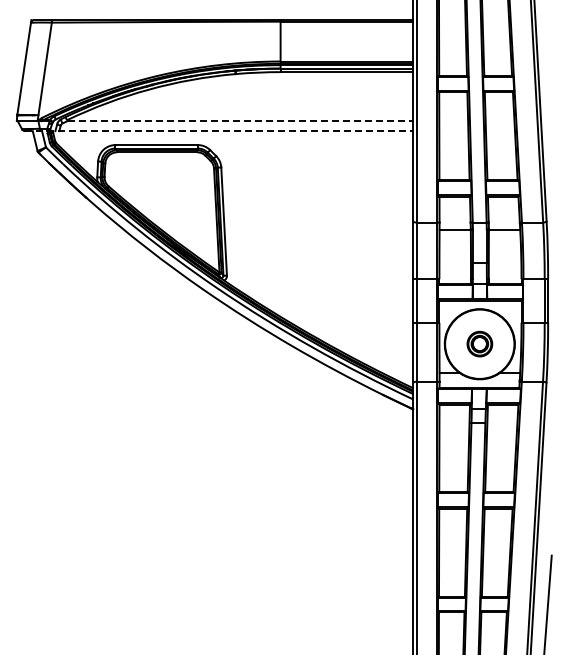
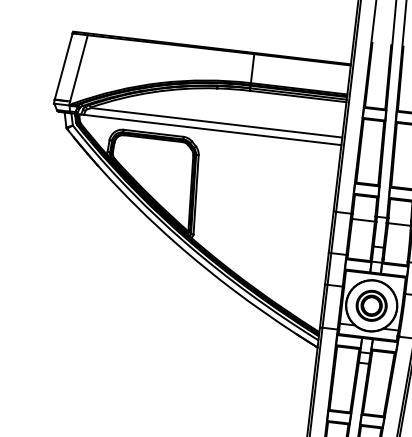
line: (241, 120) -> (217, 122), dashed -> solid
line: (219, 131) -> (200, 128), dashed -> solid
part: (479, 343) -> (371, 305), size x1.67

